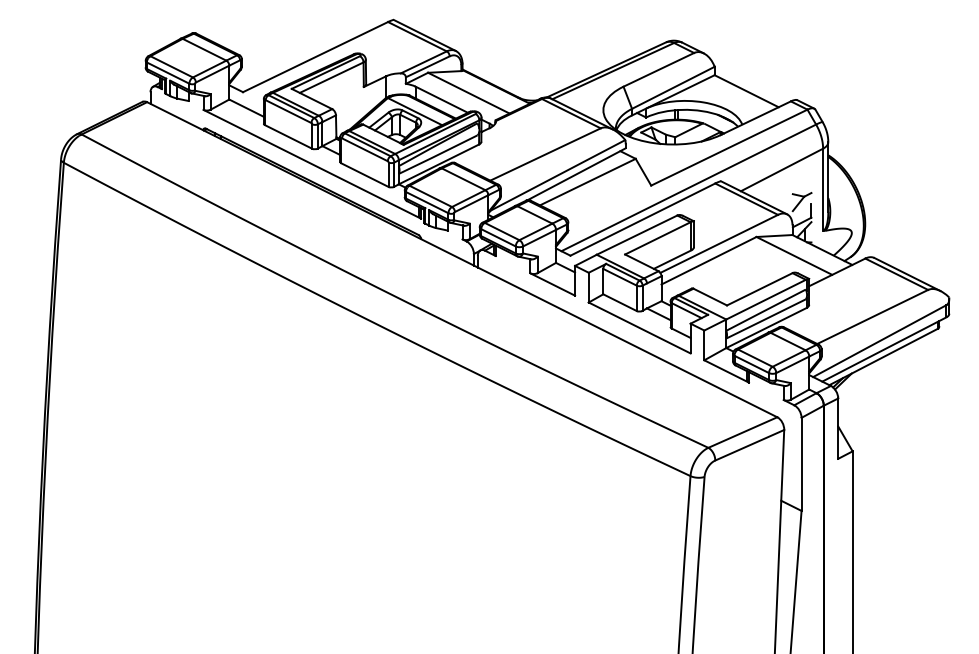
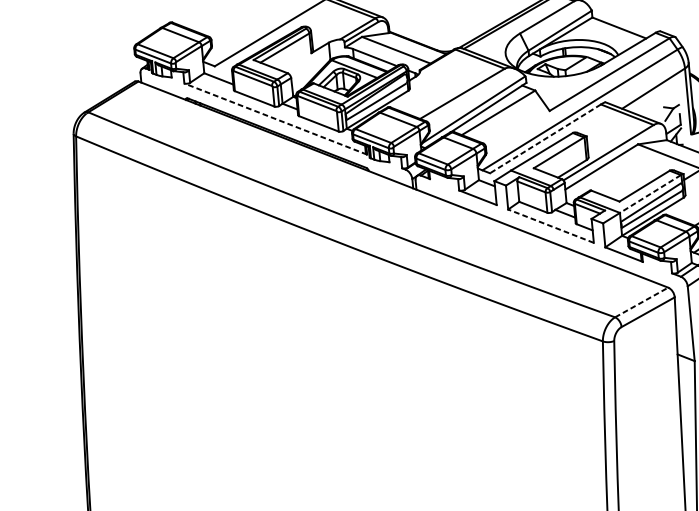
line: (312, 164) -> (275, 119), solid -> dashed
line: (642, 219) -> (545, 138), solid -> dashed
line: (765, 299) -> (649, 193), solid -> dashed
line: (639, 328) -> (550, 226), solid -> dashed
line: (742, 432) -> (641, 302), solid -> dashed

